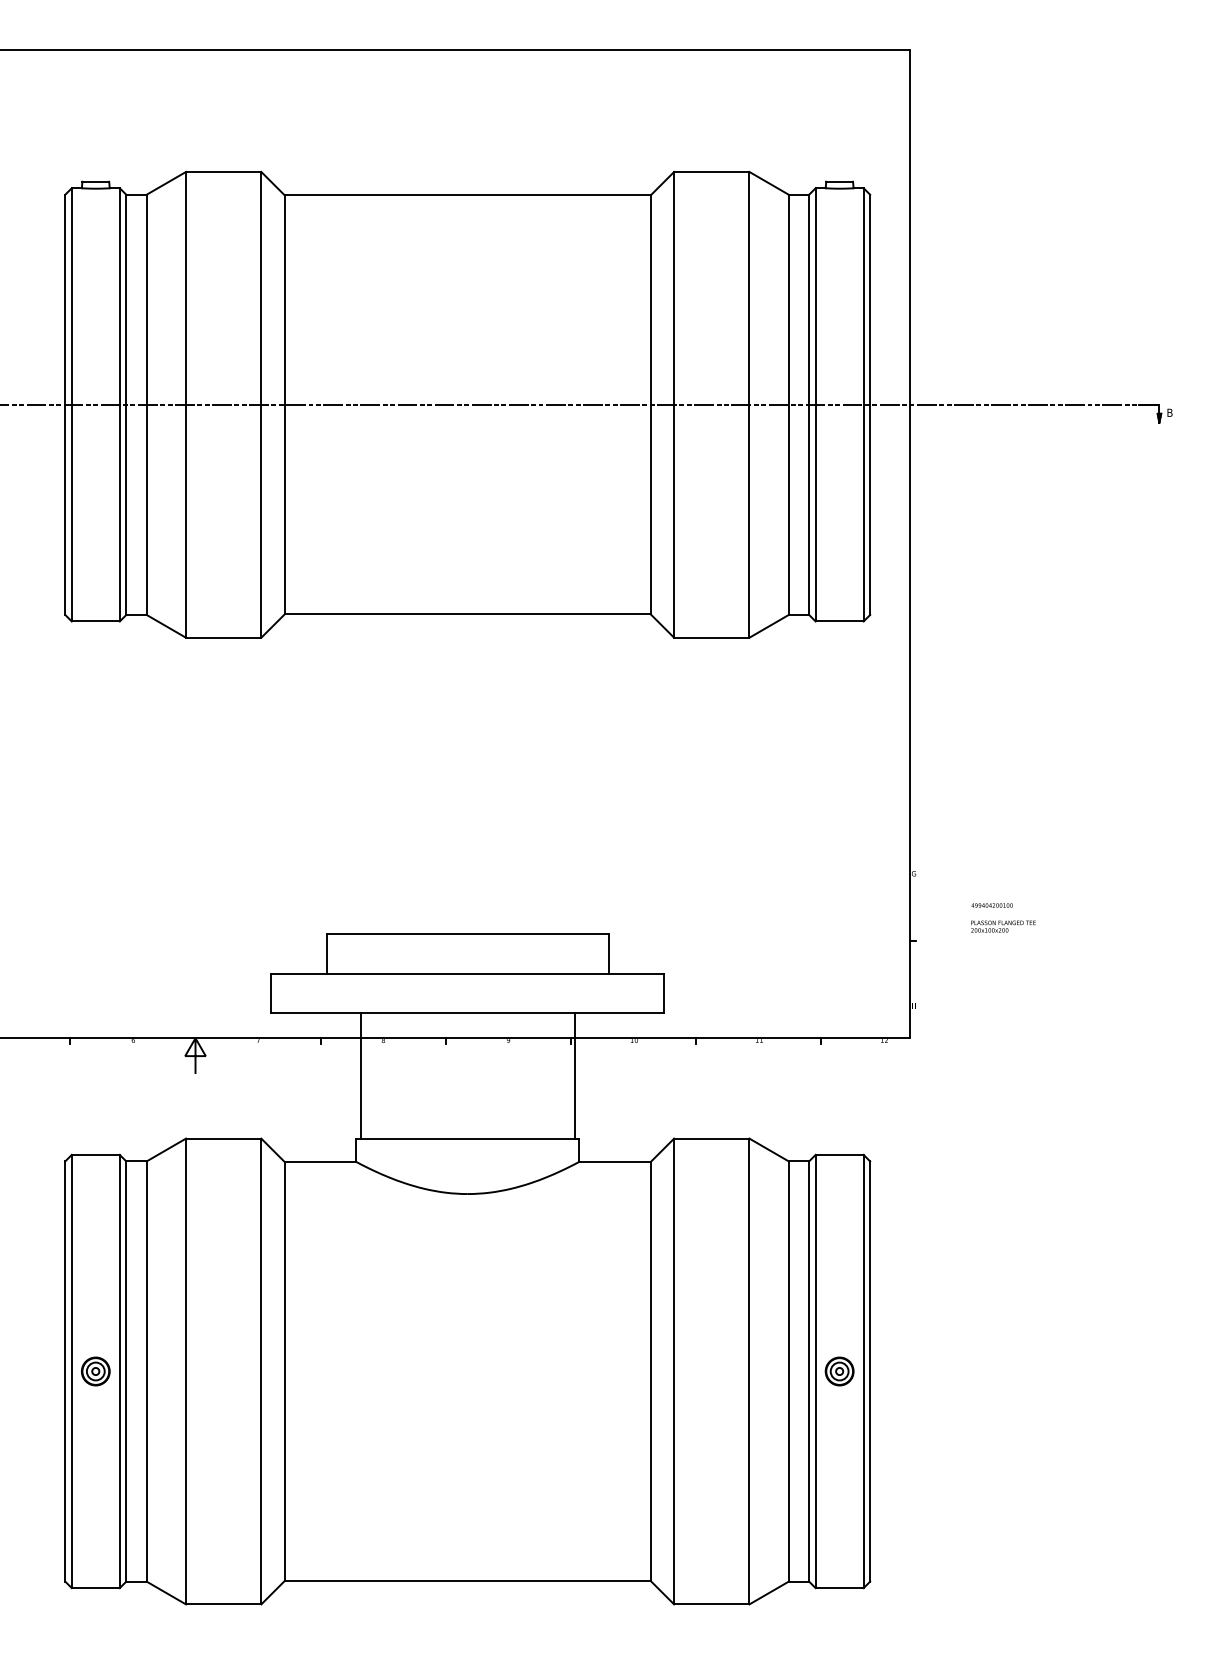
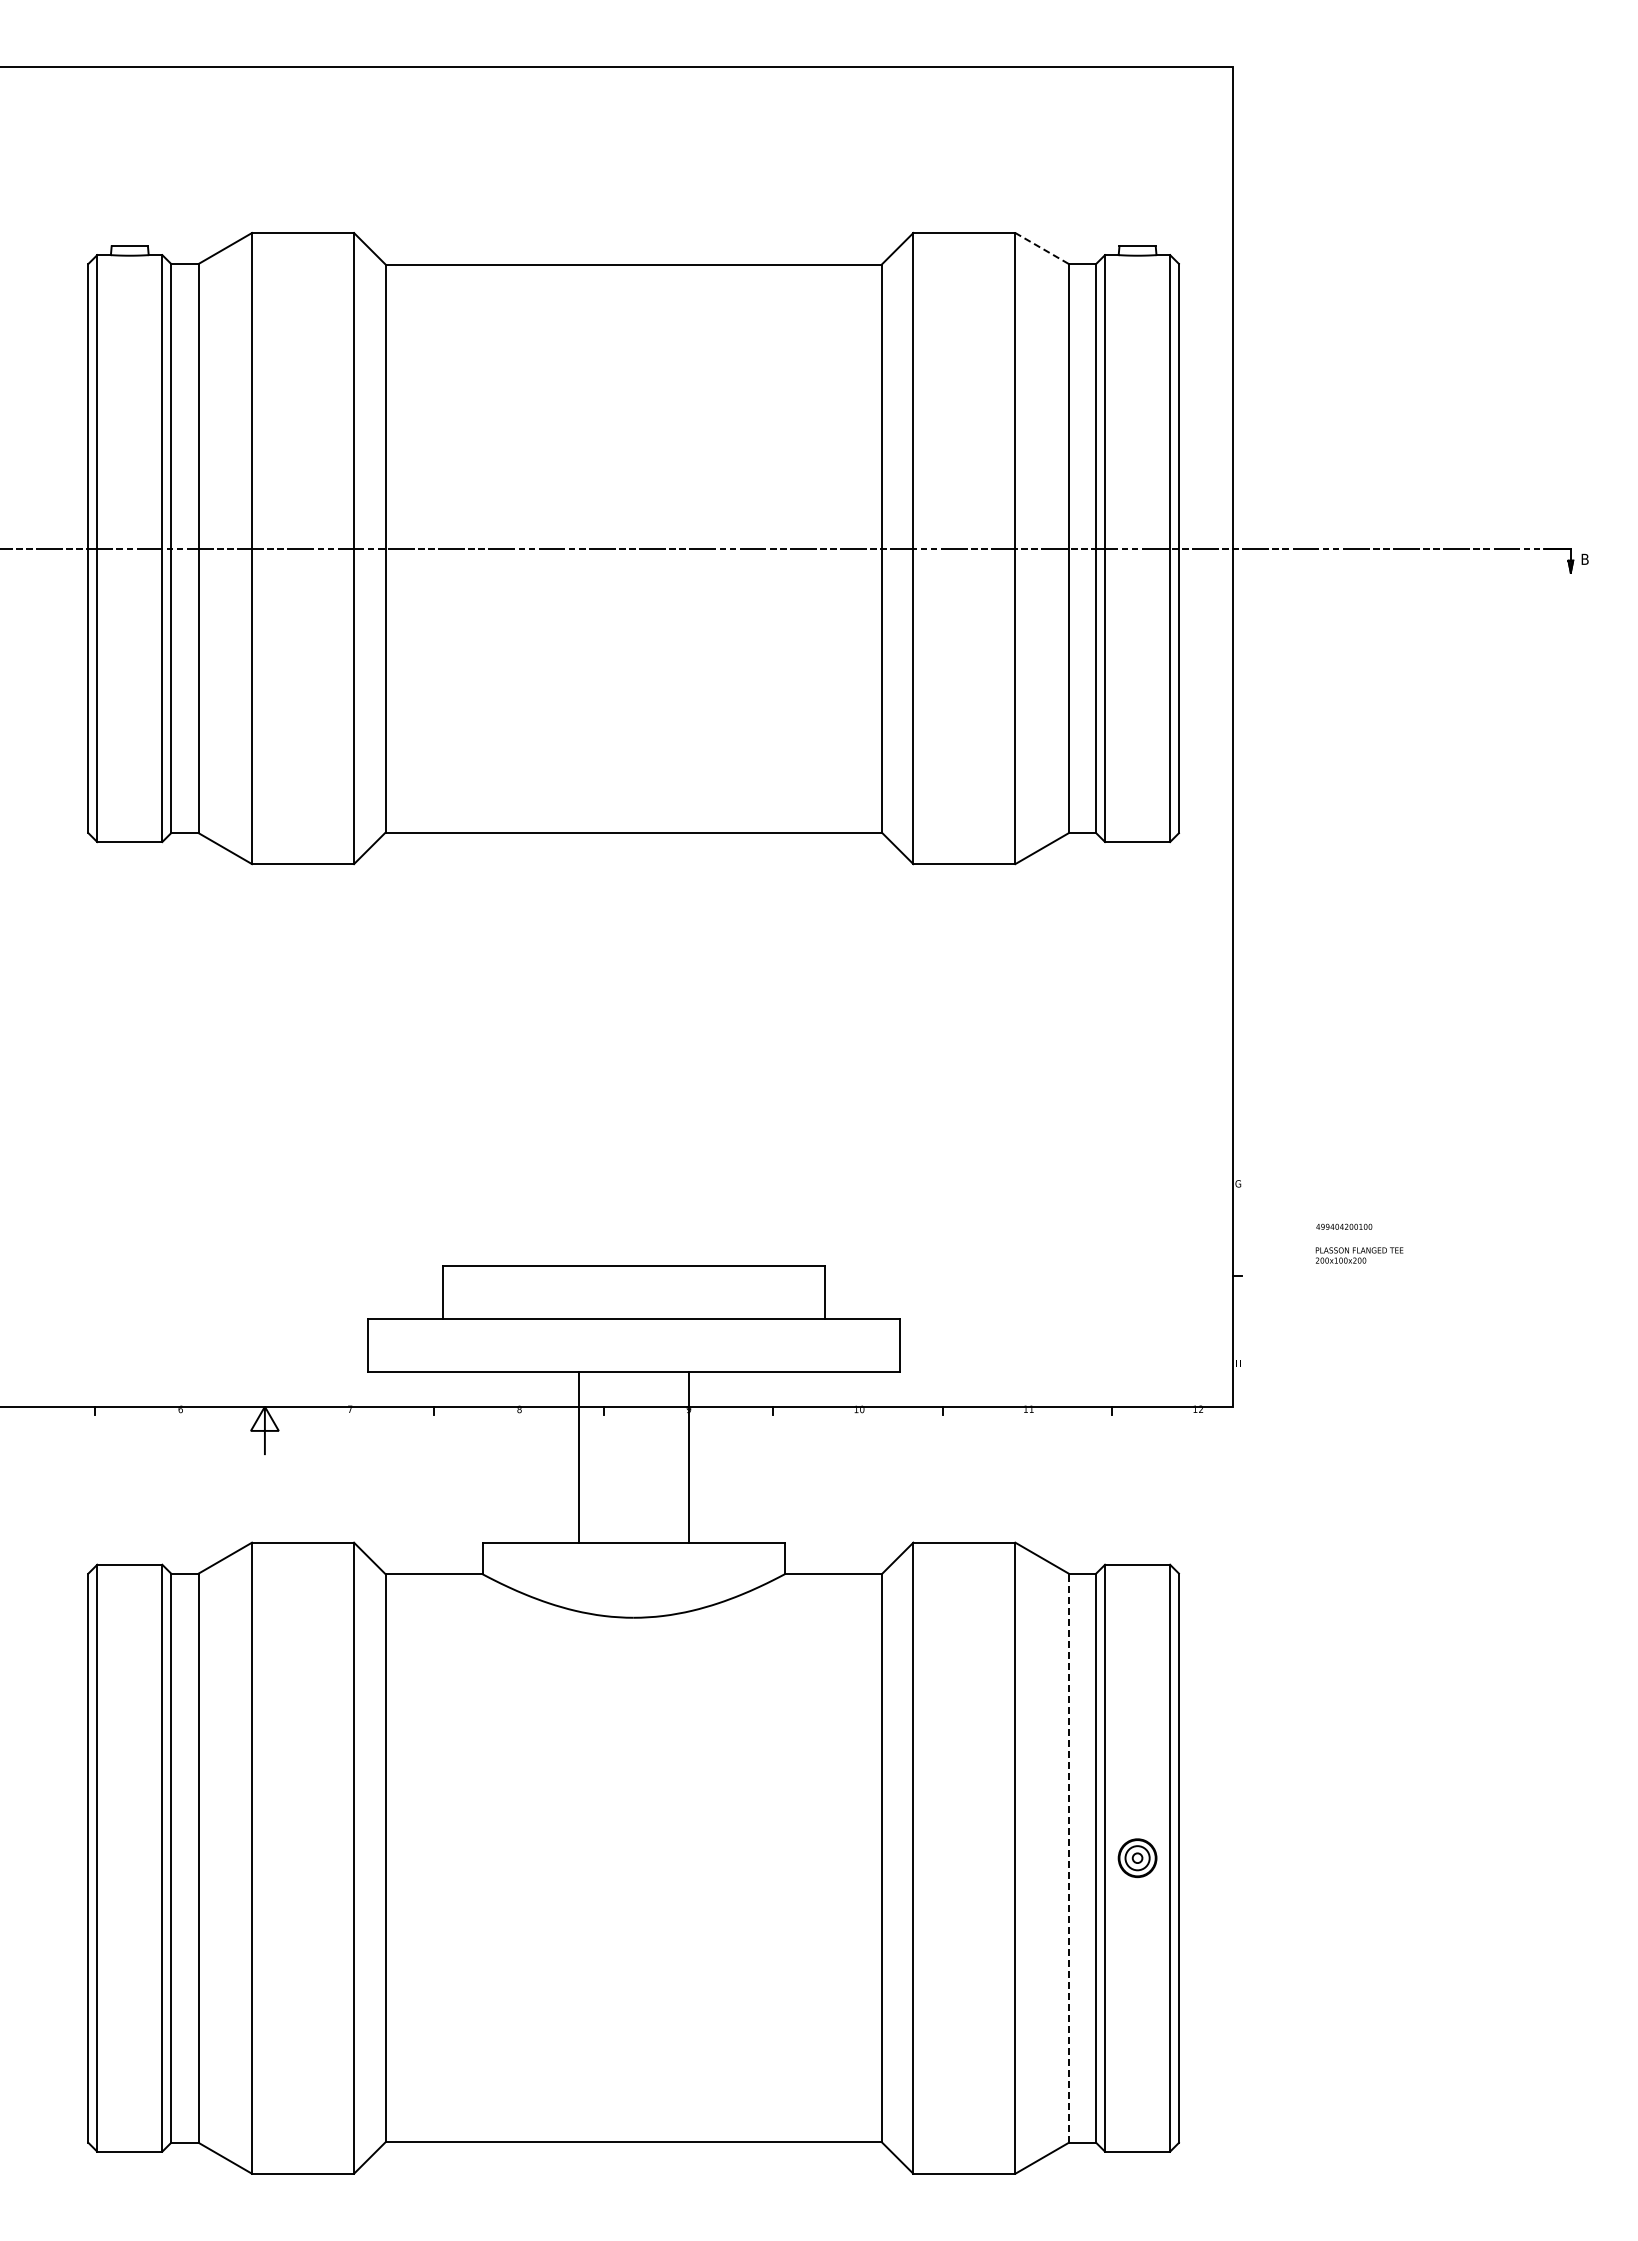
line: (769, 183) -> (1042, 248), solid -> dashed
line: (360, 1075) -> (578, 1457), moved
line: (574, 1075) -> (688, 1457), moved
part: (95, 1371) -> (129, 1858), removed
line: (788, 1371) -> (1068, 1858), solid -> dashed

